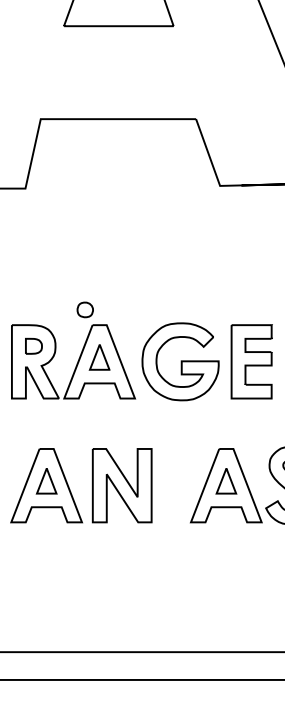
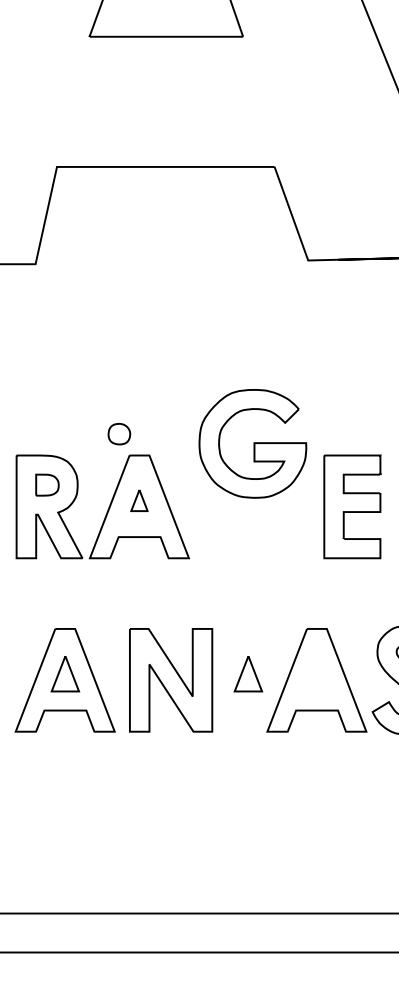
part: (99, 357) -> (139, 500), size x0.6
part: (180, 361) -> (252, 443), moved
part: (226, 481) -> (248, 674), moved

